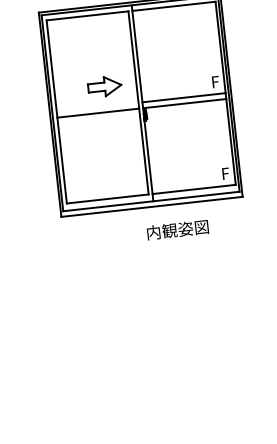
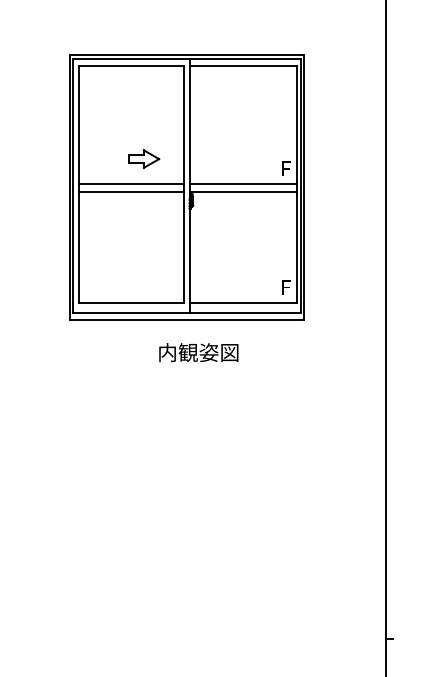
part: (105, 86) -> (144, 158), size x0.71
line: (97, 107) -> (131, 184), added
text: (177, 229) -> (198, 352), moved

